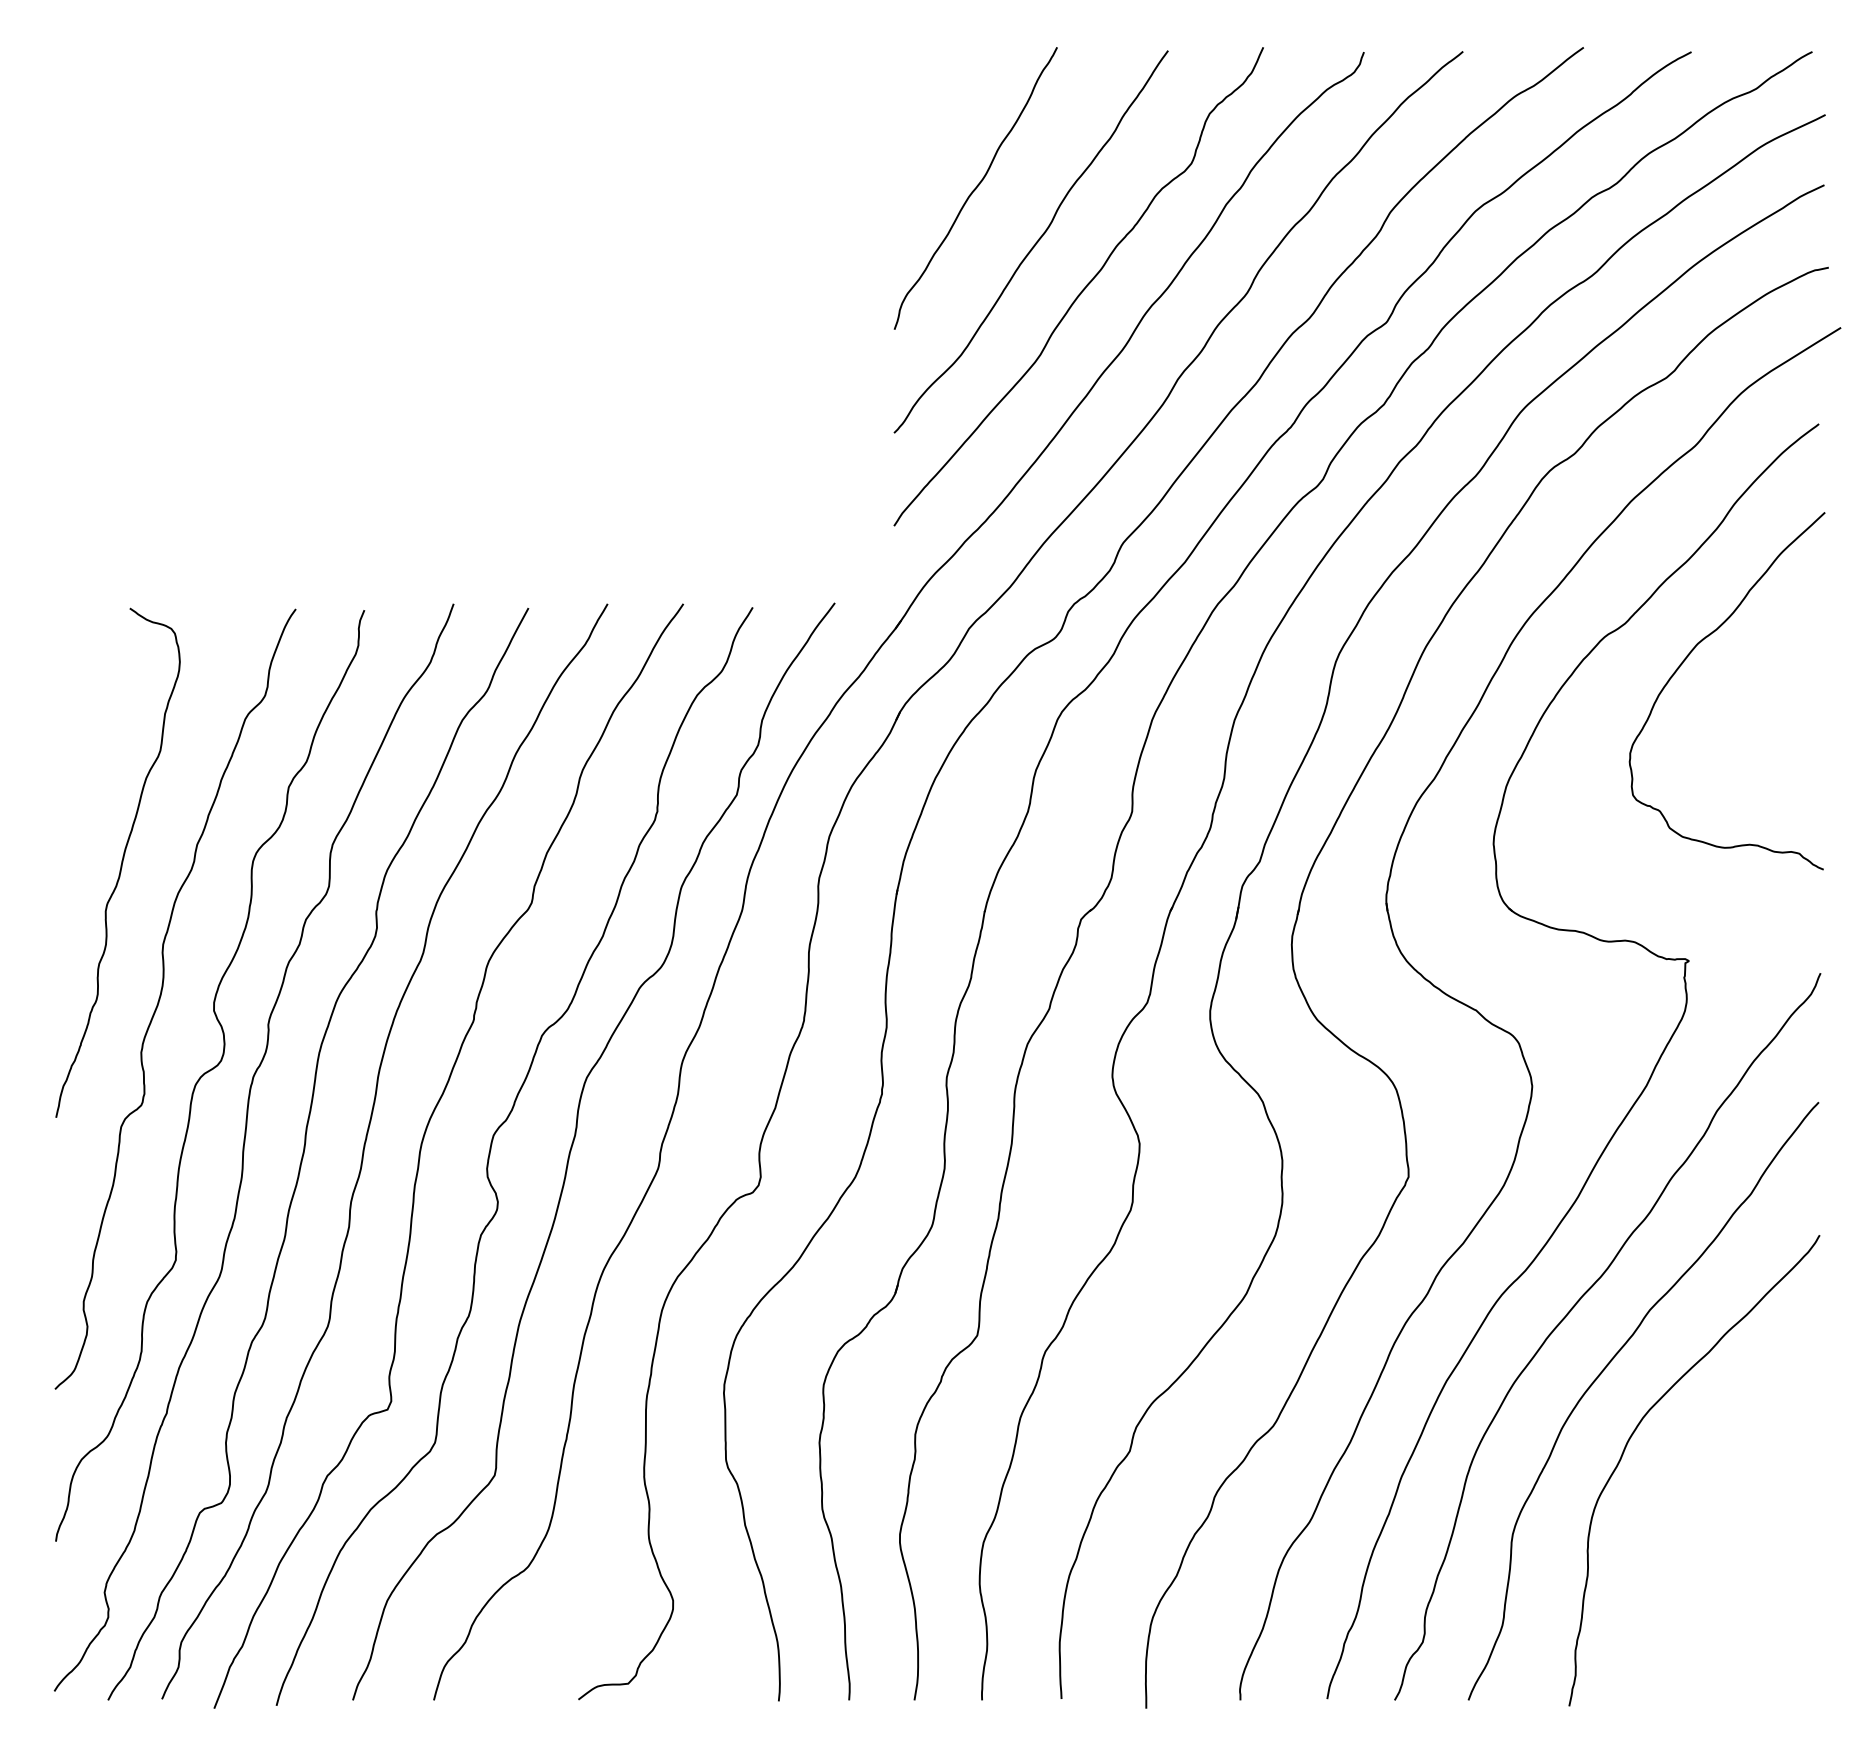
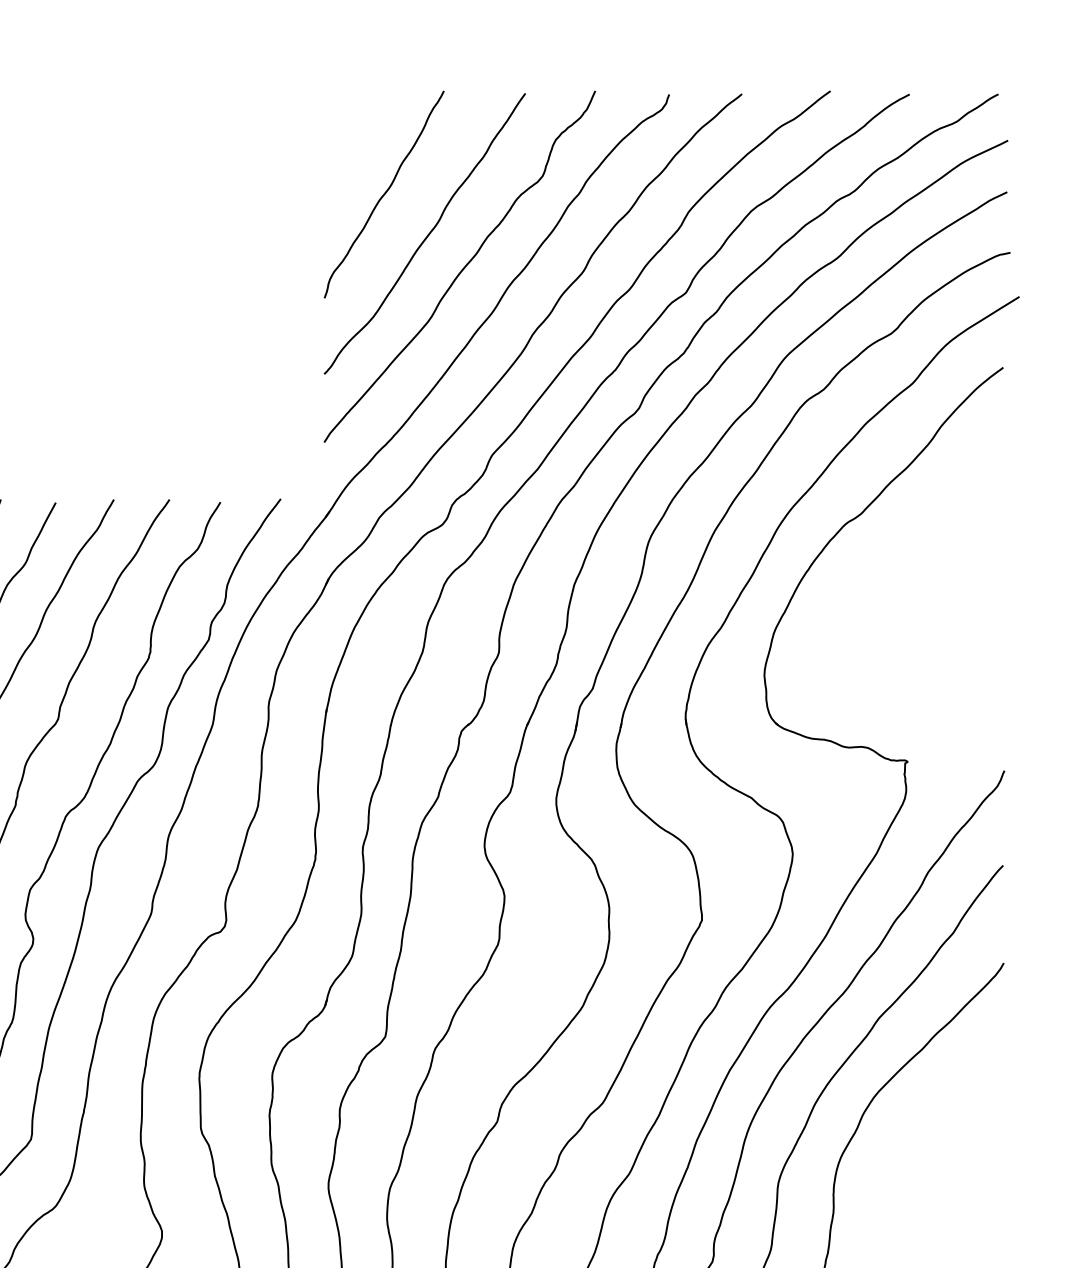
curve: (1686, 659) -> (906, 540), removed

